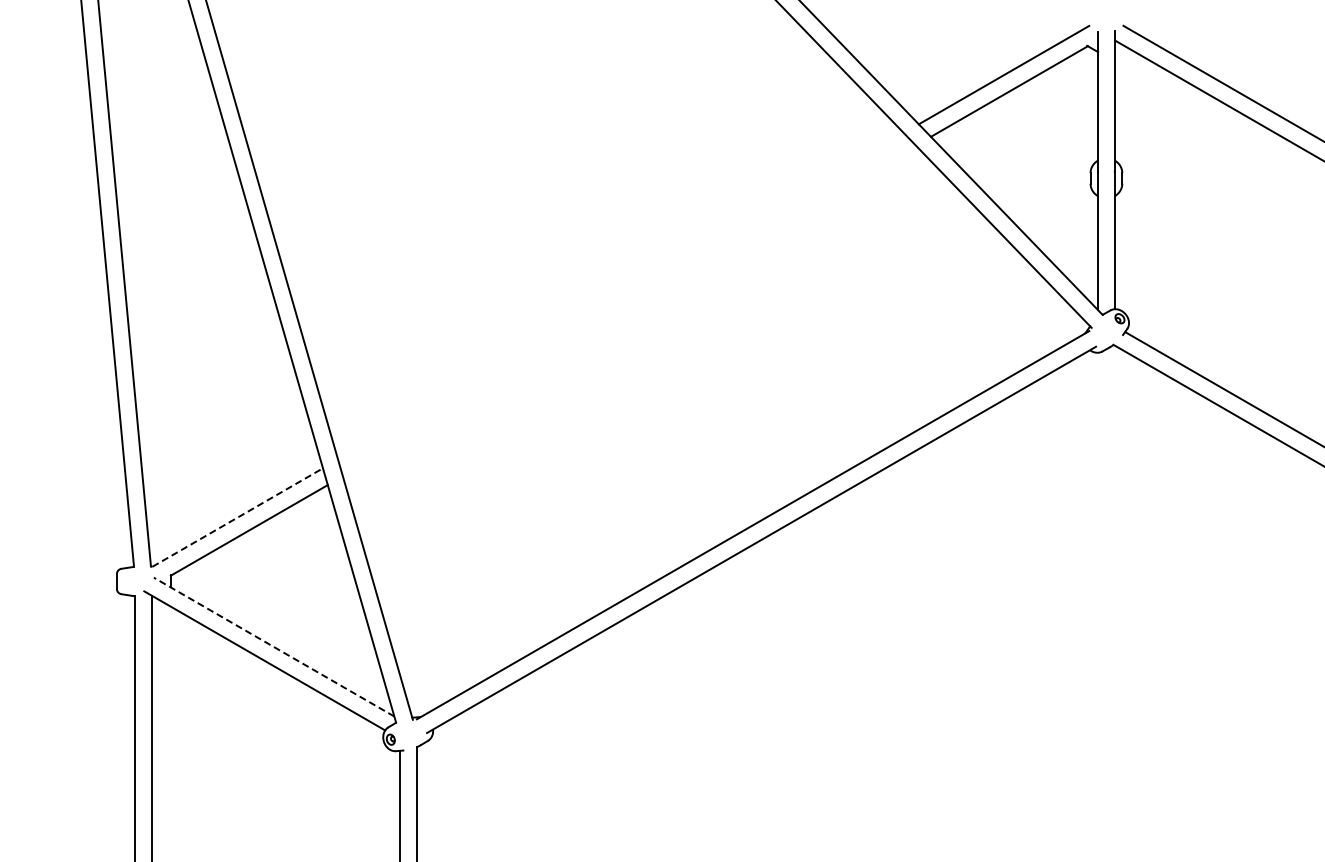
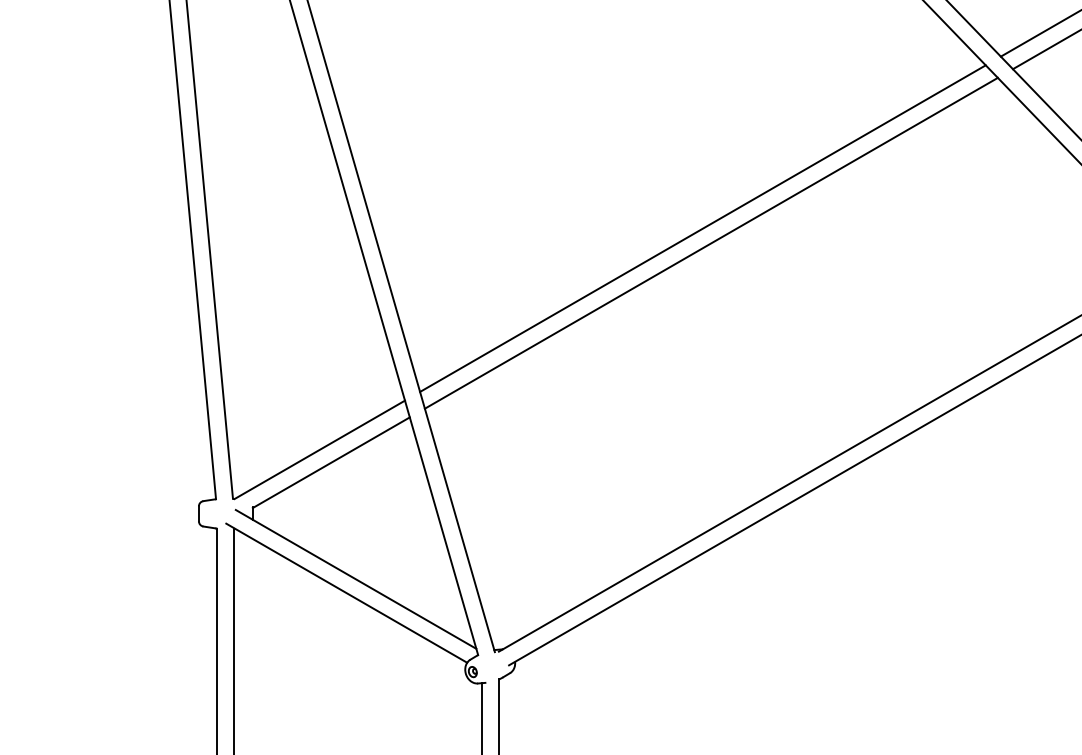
line: (620, 296) -> (702, 228), added
line: (628, 310) -> (710, 242), added
line: (238, 517) -> (320, 449), dashed -> solid
line: (274, 647) -> (356, 579), dashed -> solid

